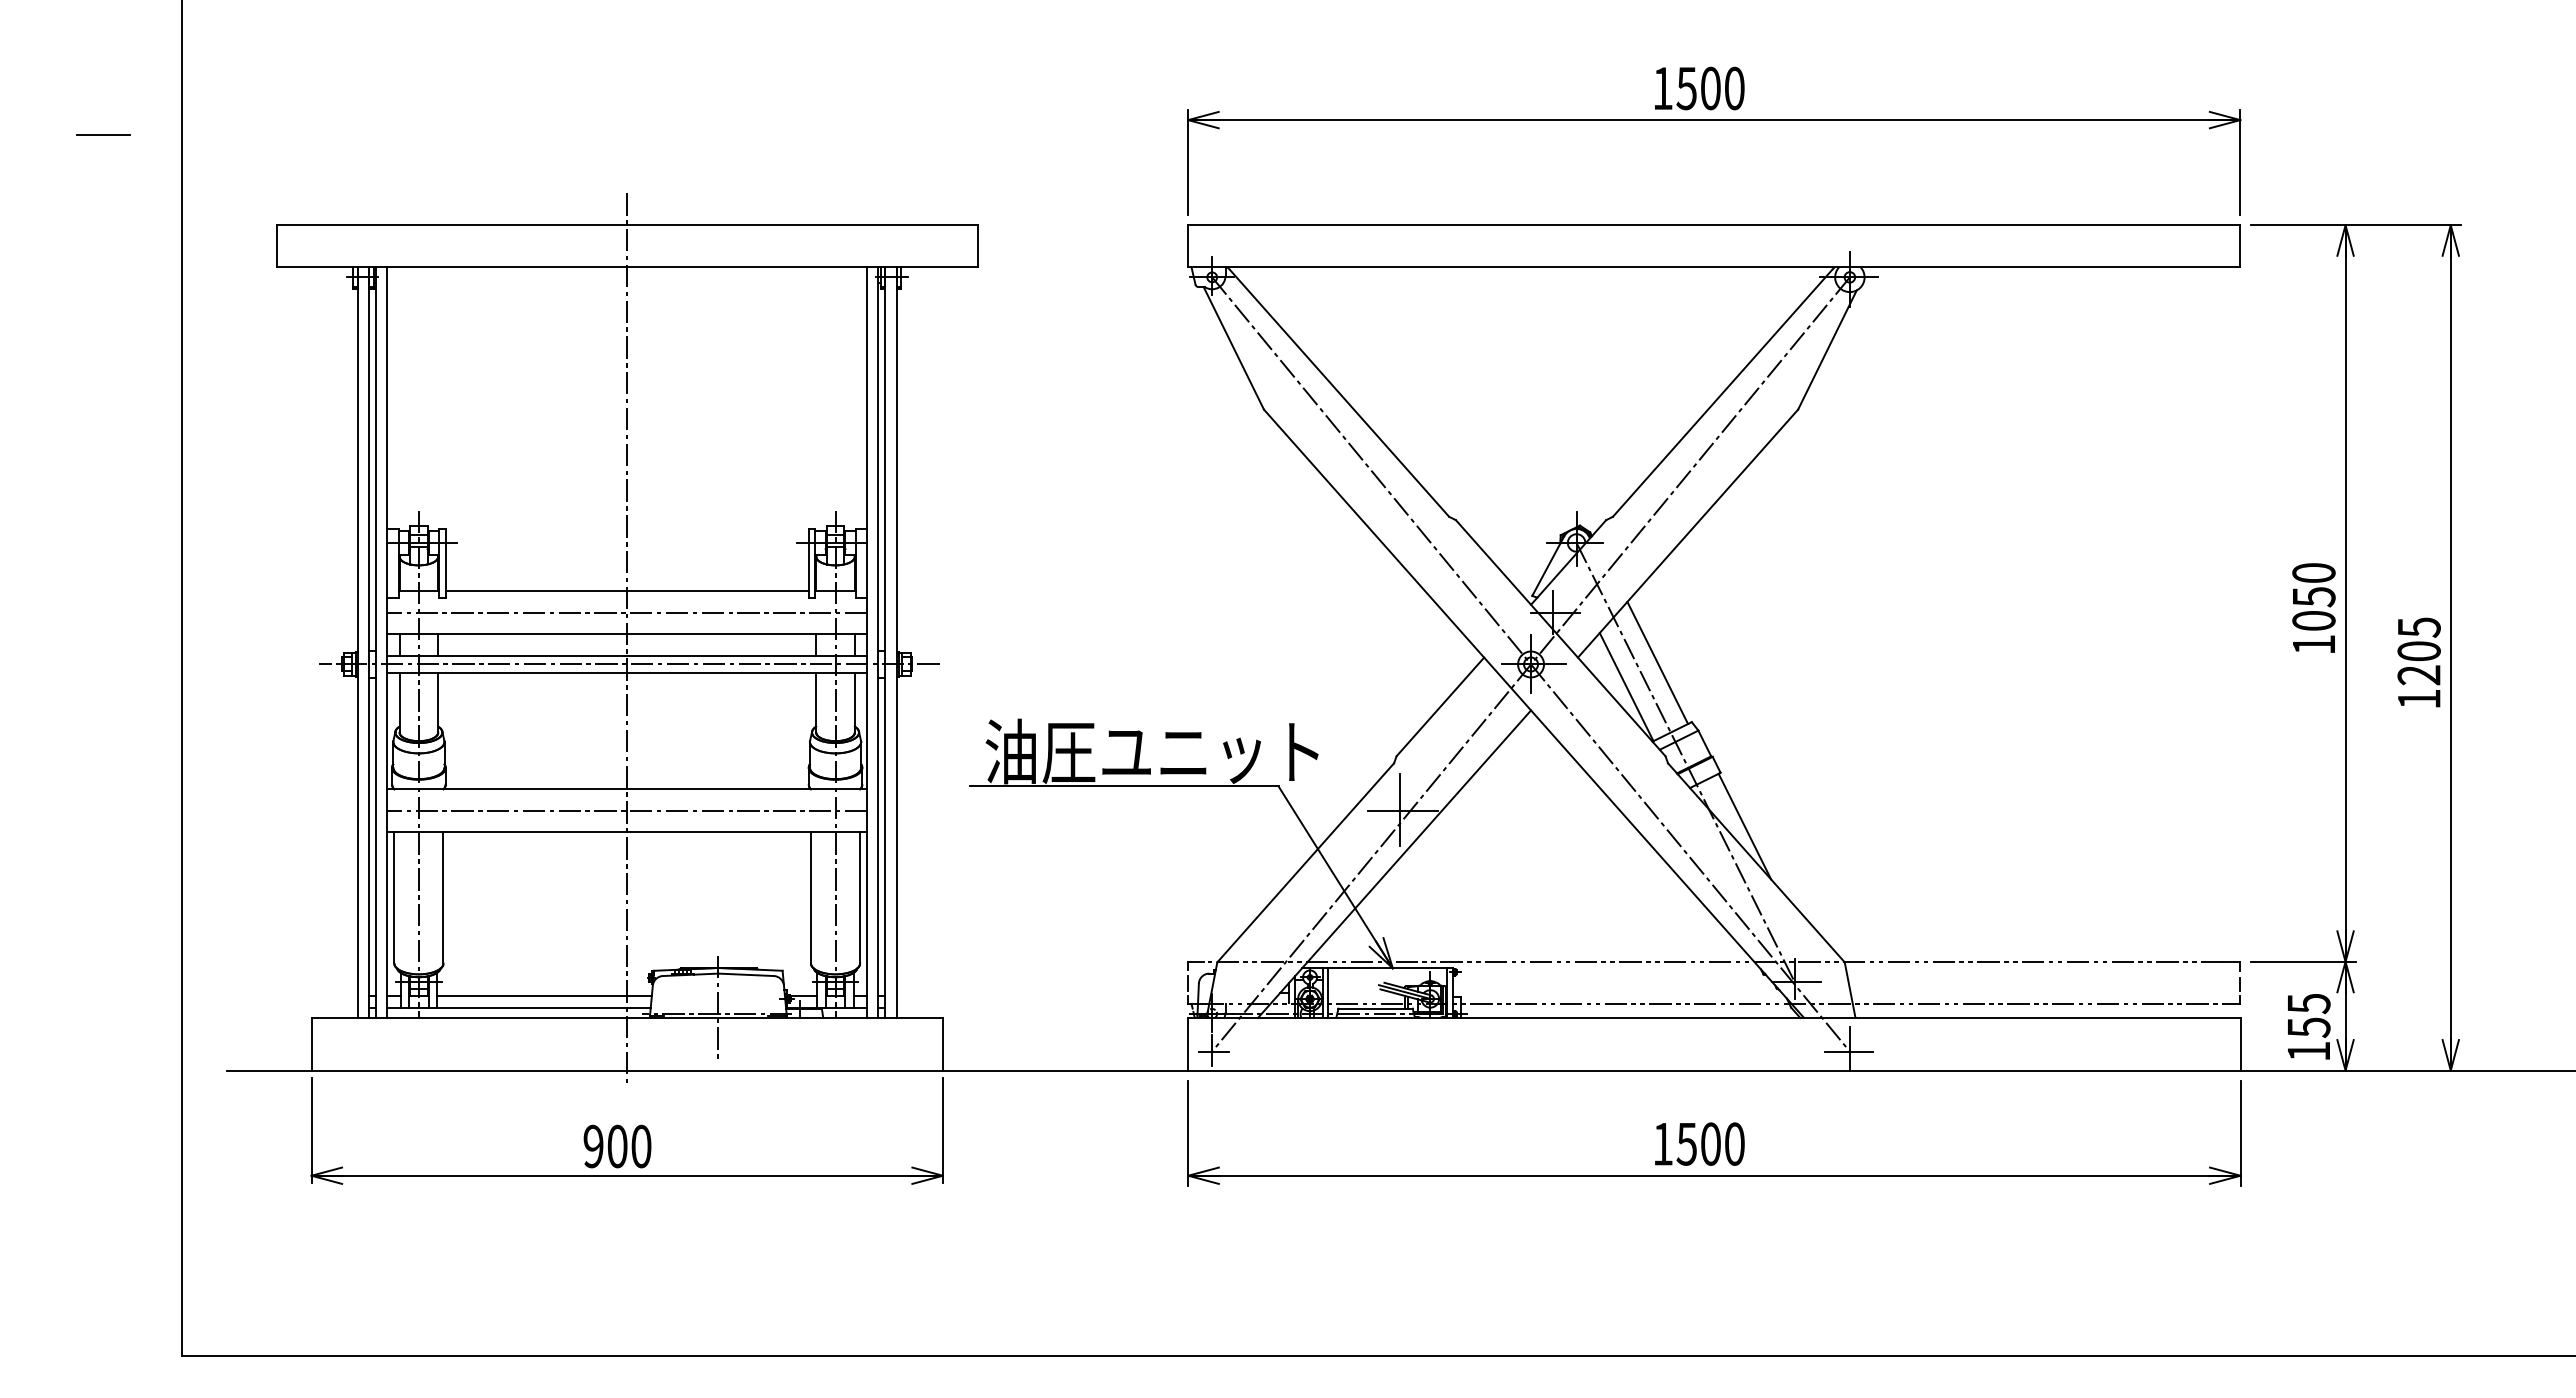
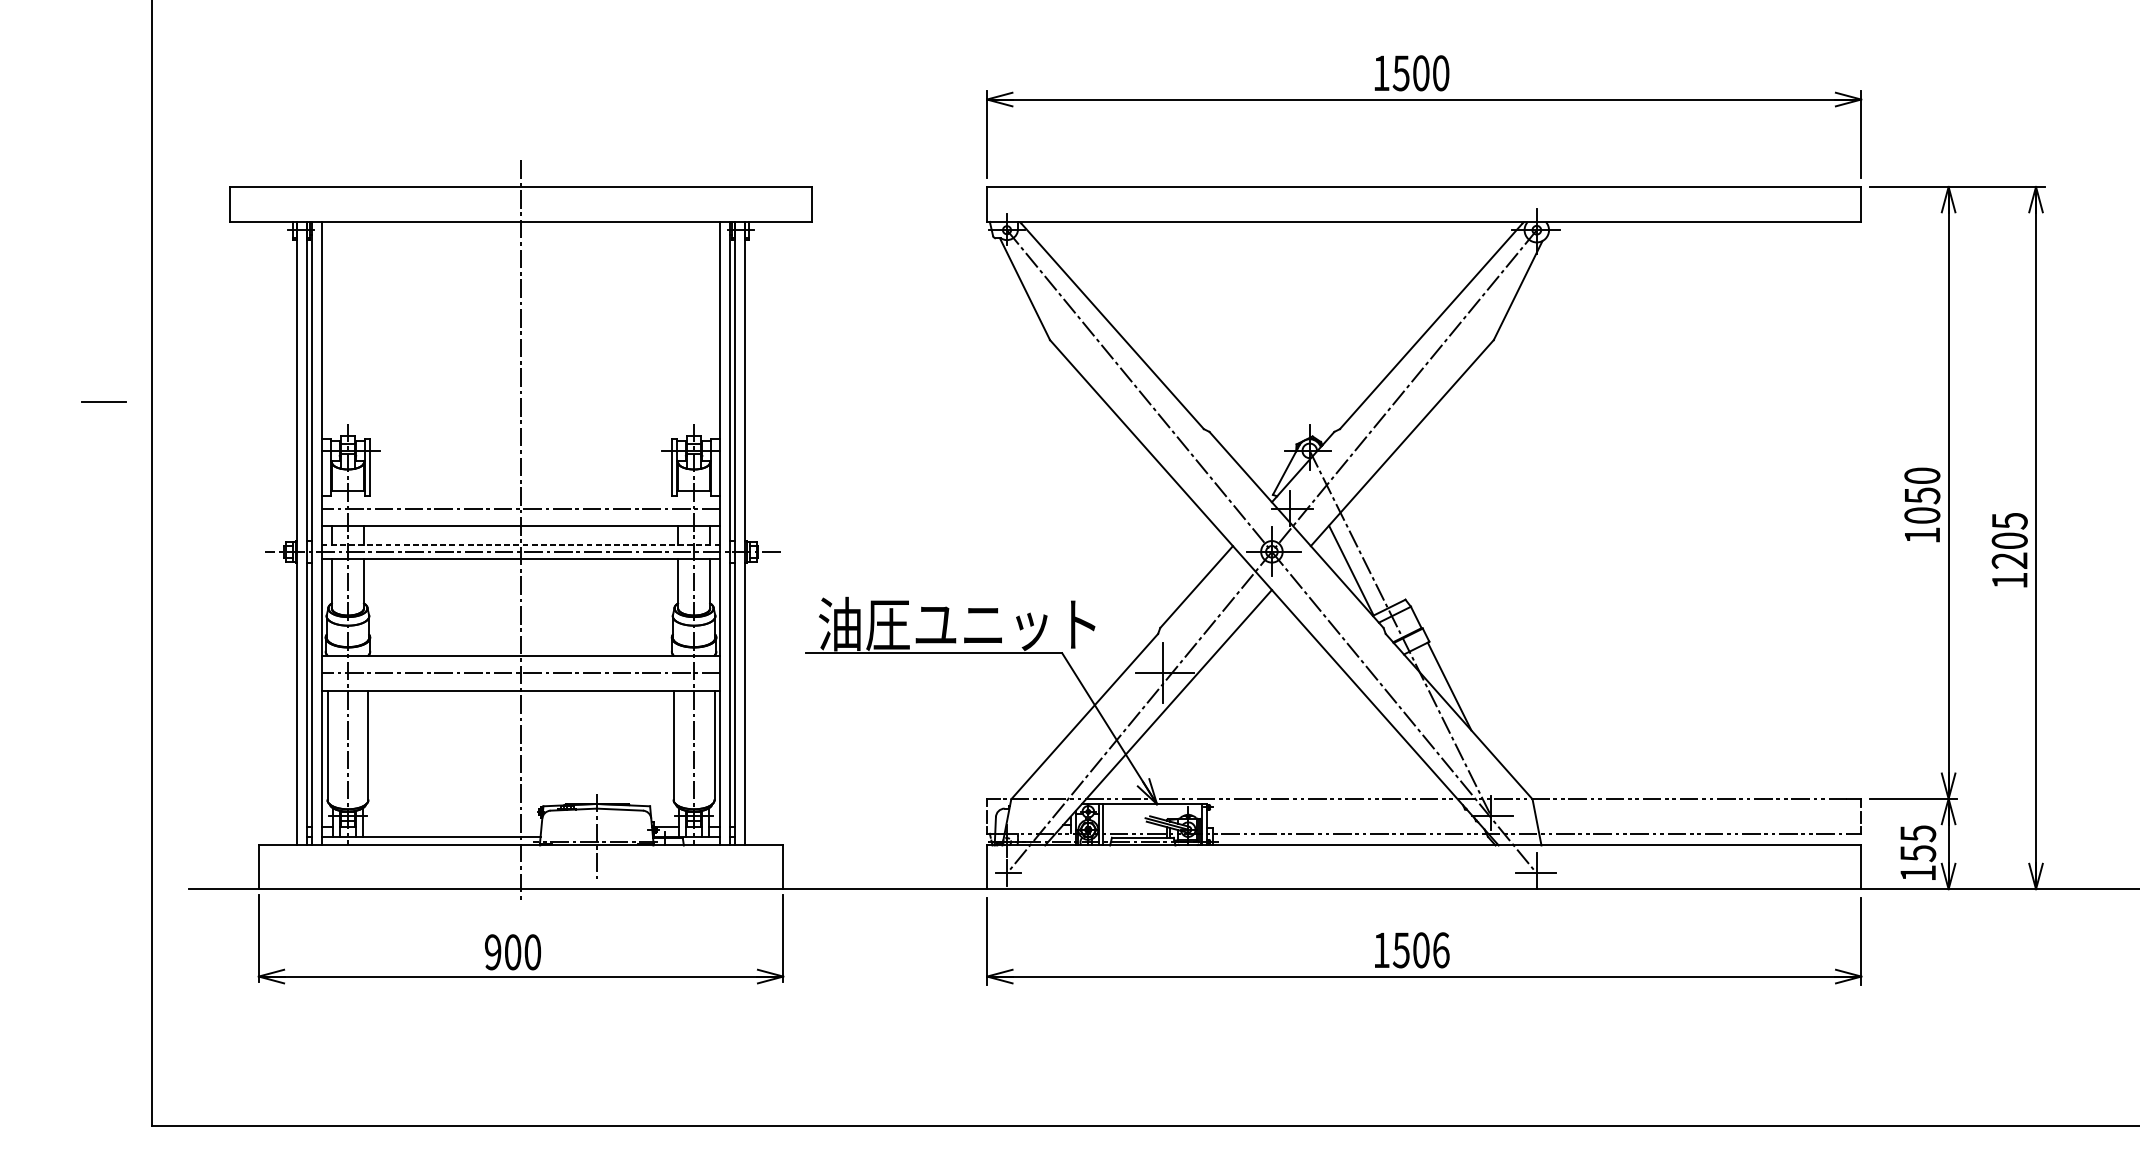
line: (103, 134) -> (104, 401), moved
line: (626, 591) -> (520, 491), removed
line: (627, 655) -> (521, 544), solid -> dashed
line: (1657, 662) -> (1376, 550), removed
line: (544, 995) -> (452, 826), removed
text: (1734, 1143) -> (1440, 949), 1500 -> 1506

